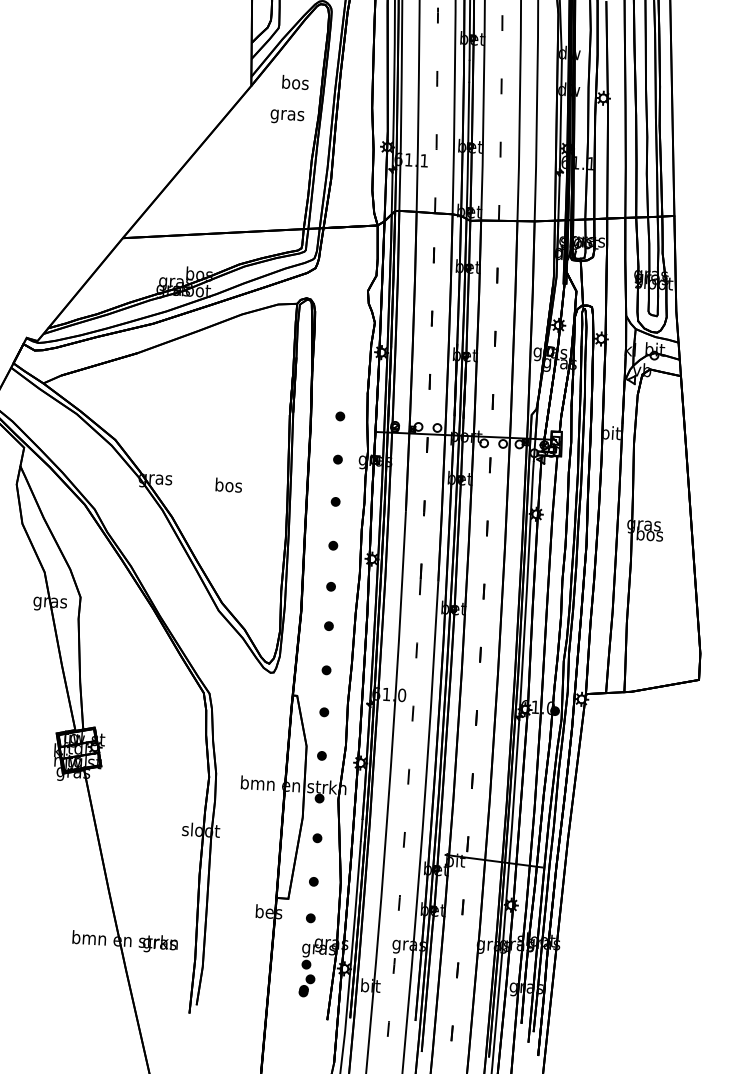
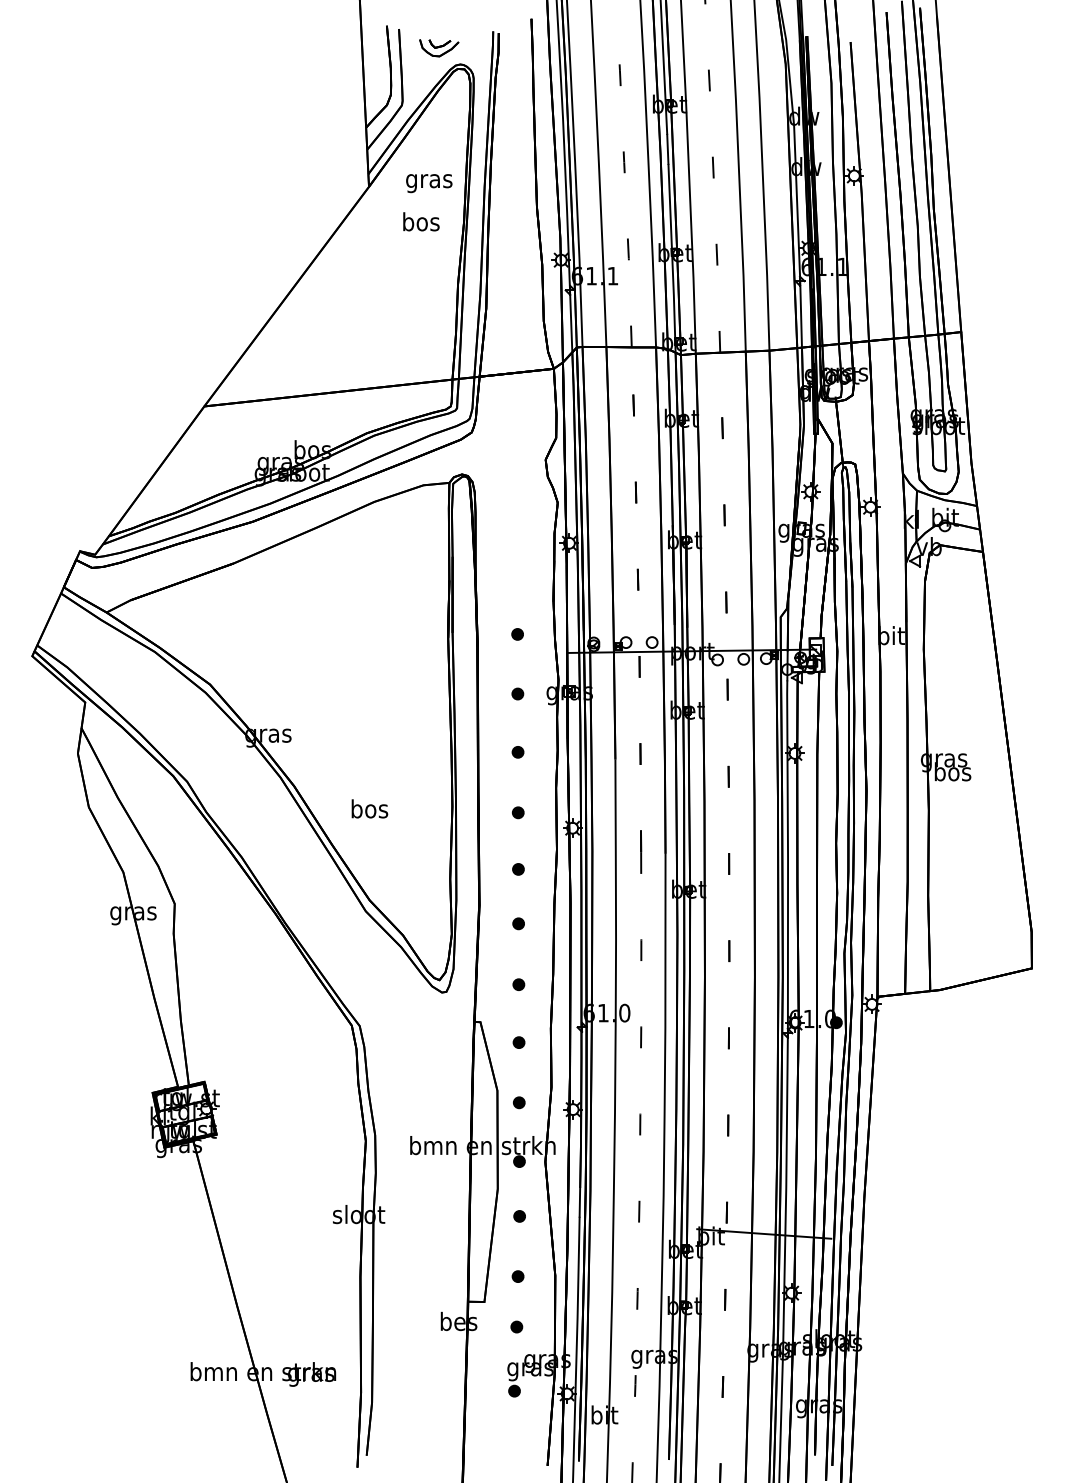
text: (295, 84) -> (429, 181), bos -> gras
text: (287, 115) -> (420, 224), gras -> bos
text: (228, 484) -> (369, 808), moved
part: (306, 985) -> (516, 1419), removed

